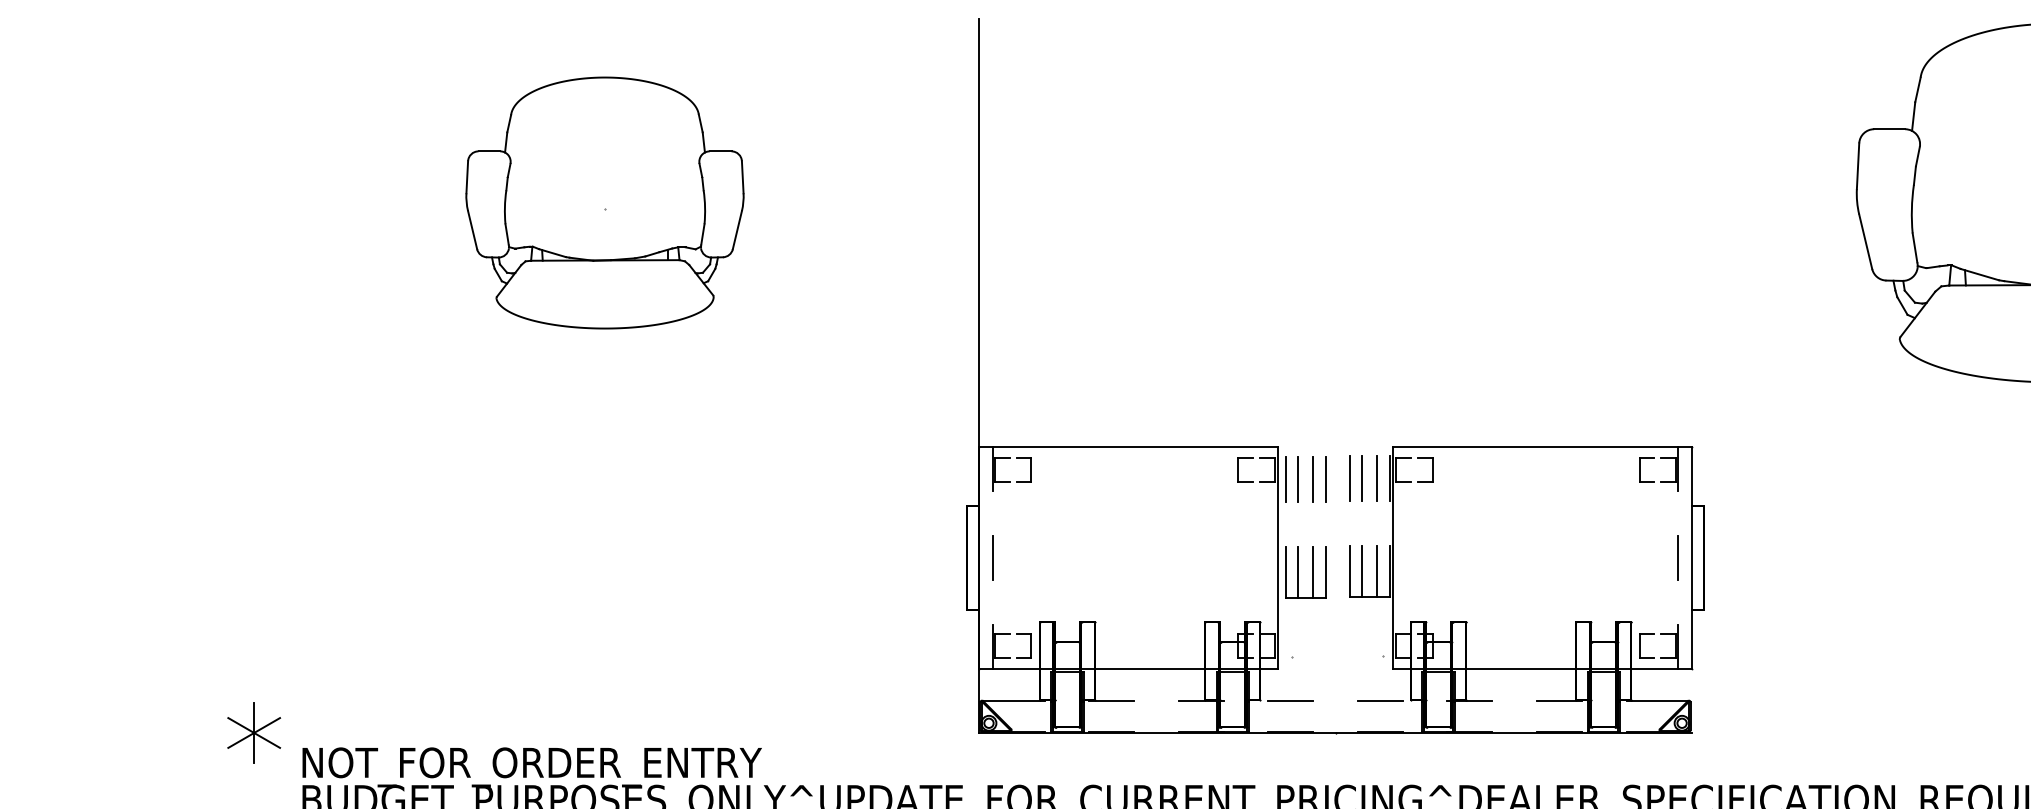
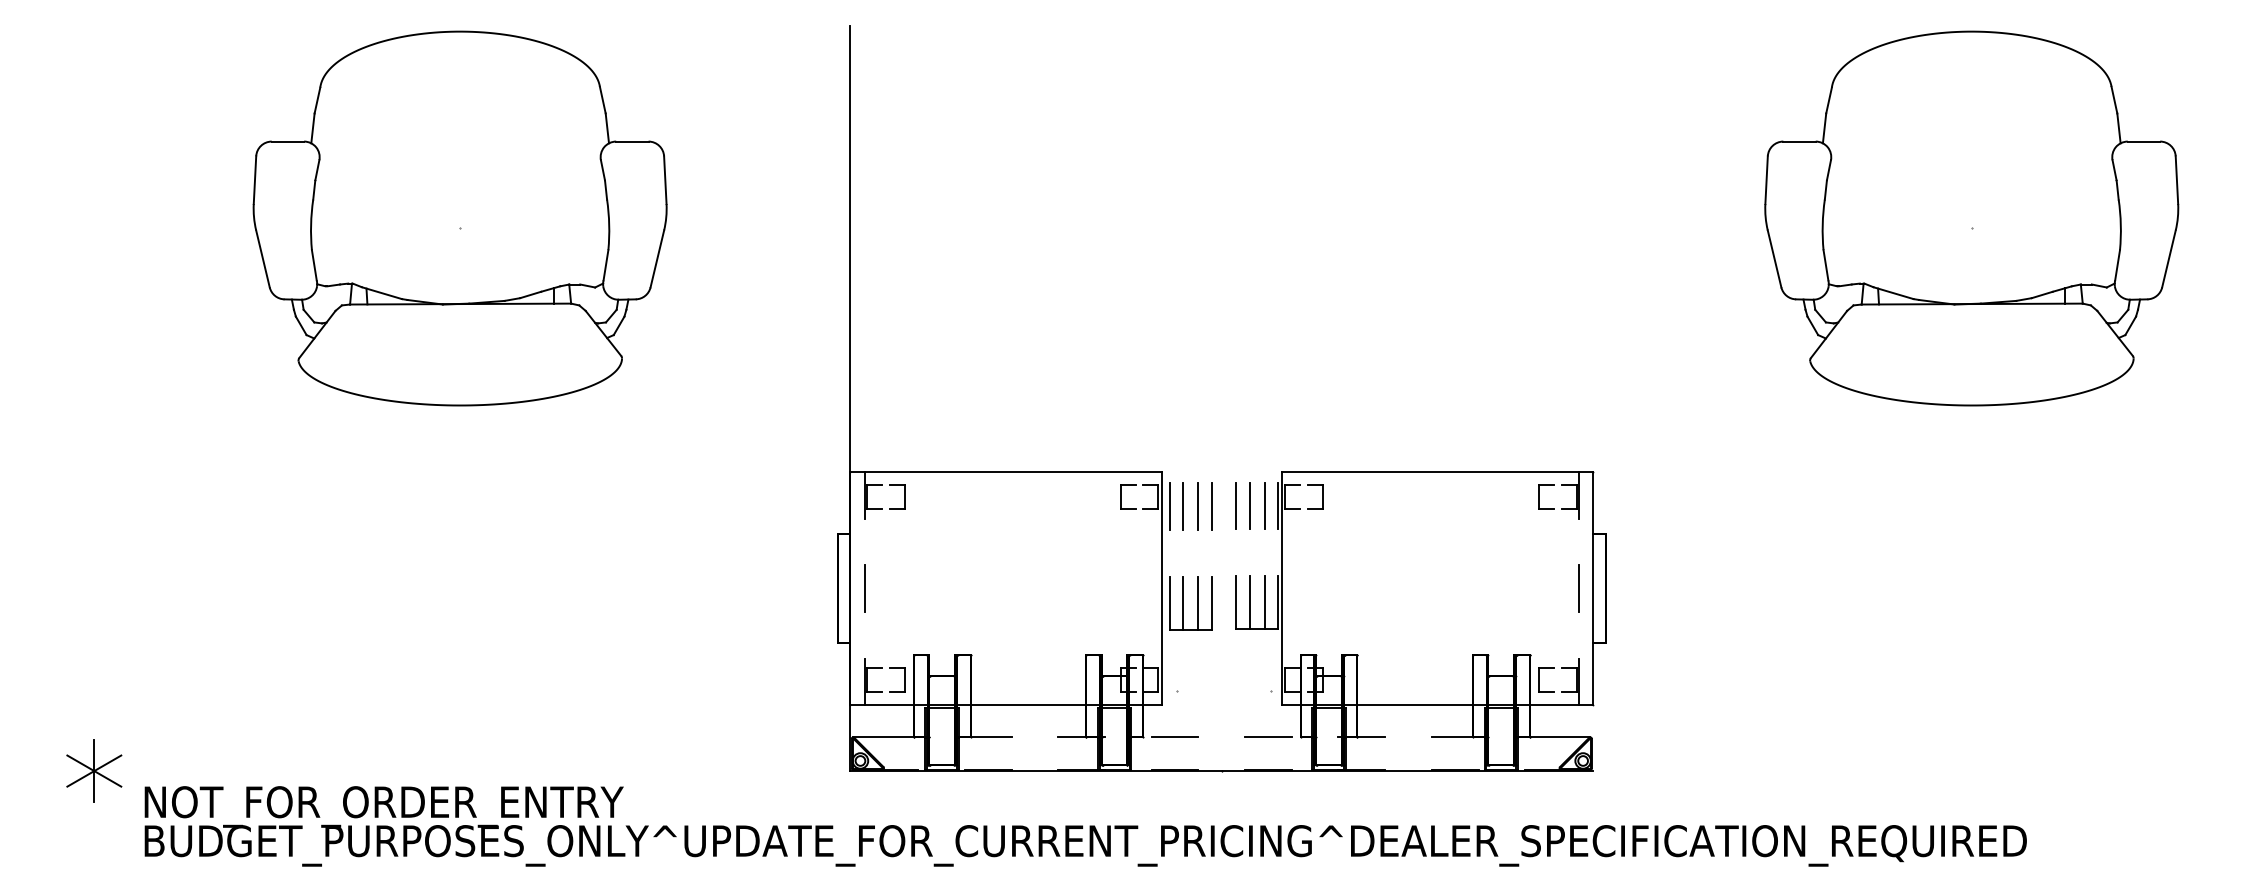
part: (604, 203) -> (459, 218), size x1.43

